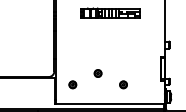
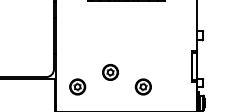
part: (97, 73) -> (109, 72), size x1.67
part: (72, 84) -> (77, 86), size x1.67
part: (123, 84) -> (143, 86), size x1.67

